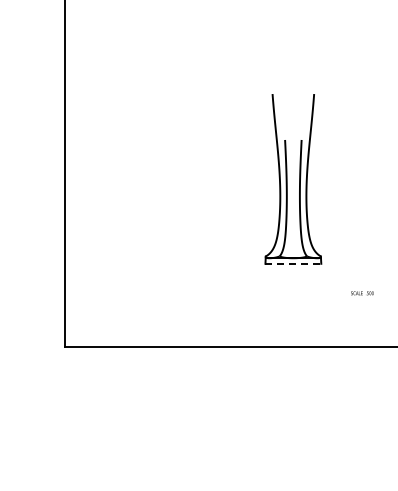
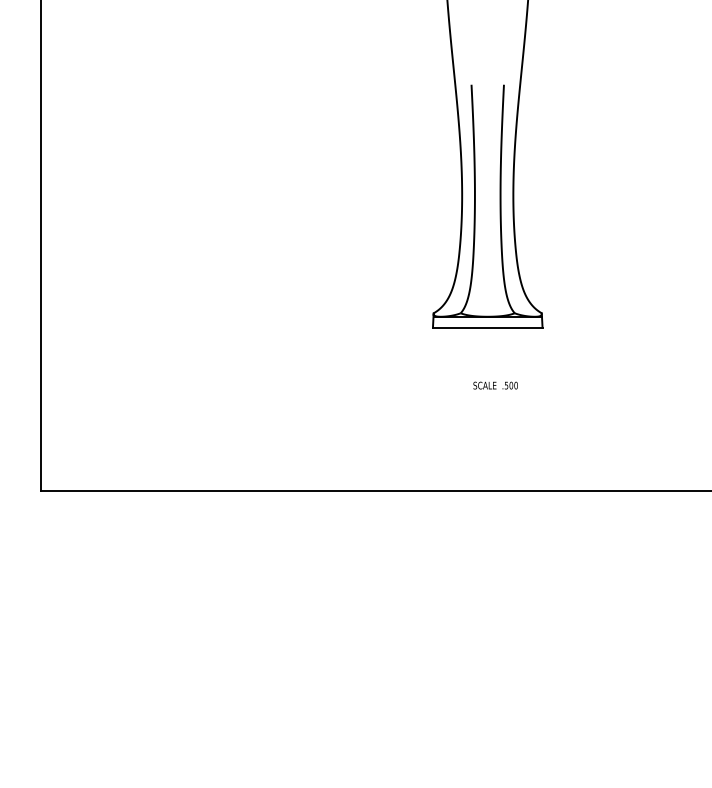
line: (293, 263) -> (488, 327), dashed -> solid
text: (362, 293) -> (495, 385), moved

